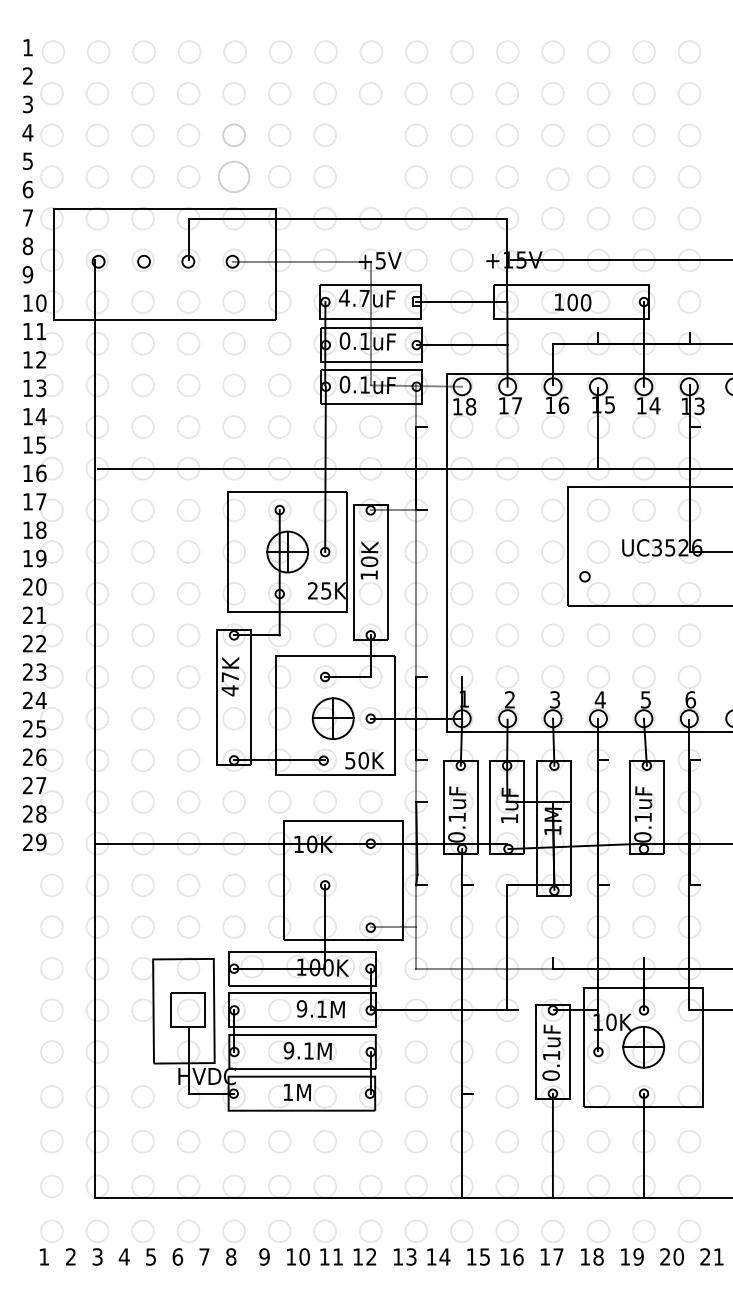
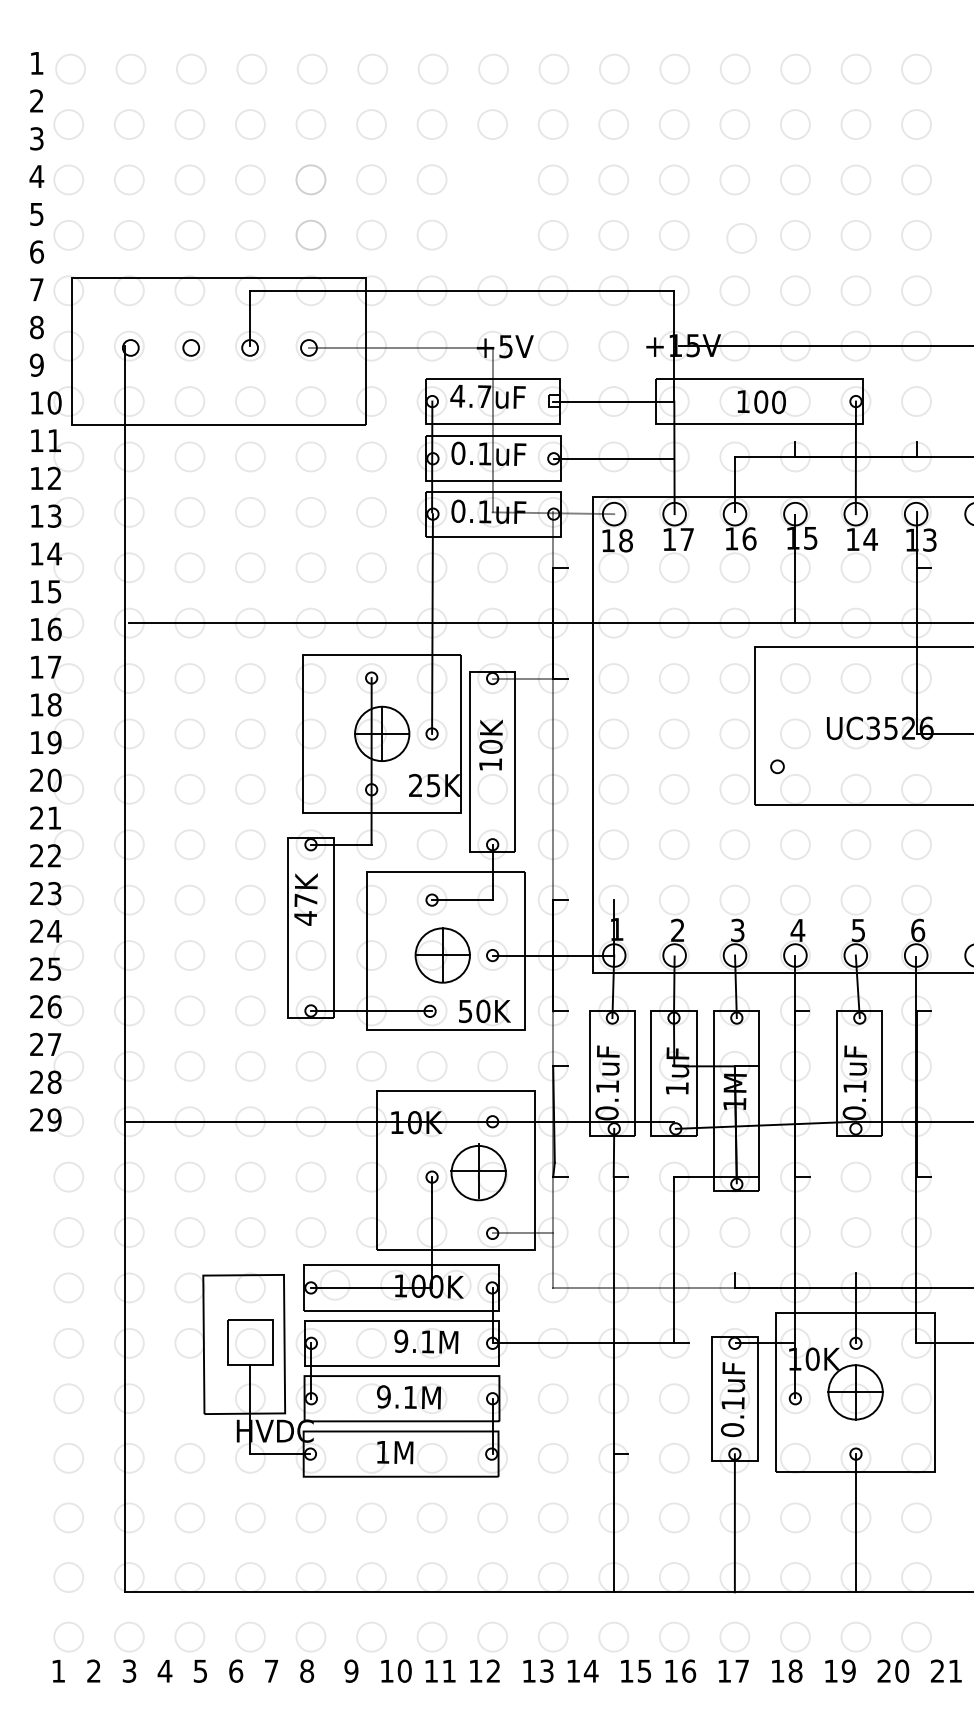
circle: (233, 177) -> (310, 235), size x0.71
part: (360, 881) -> (478, 1172), added

